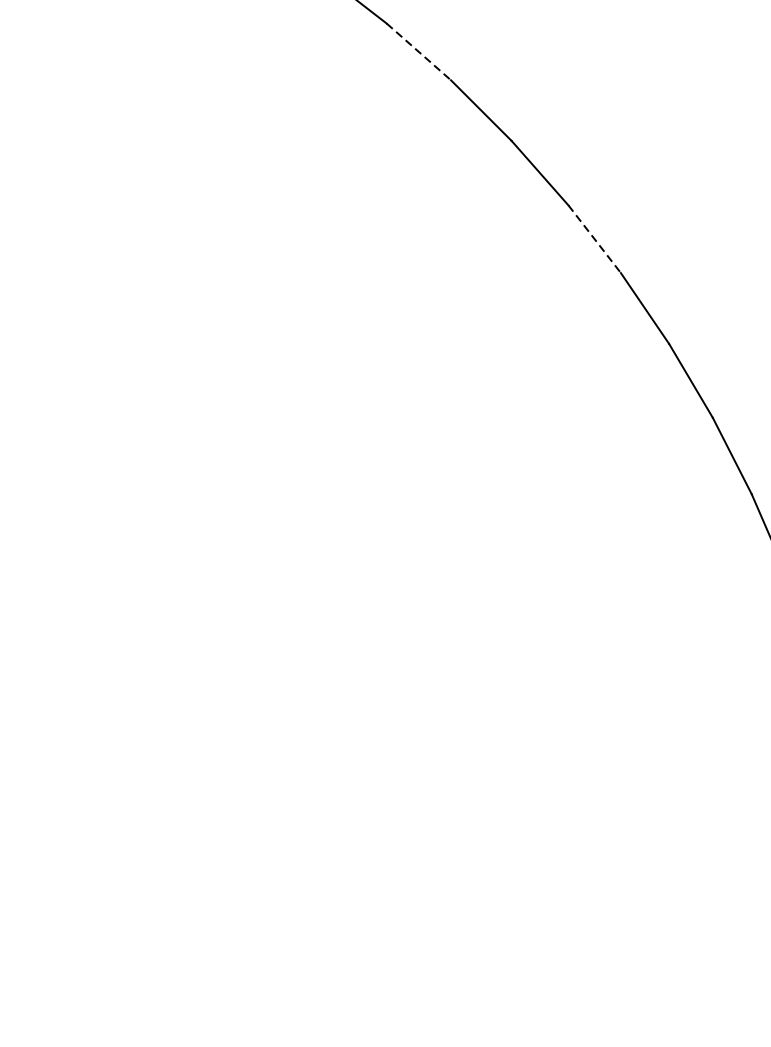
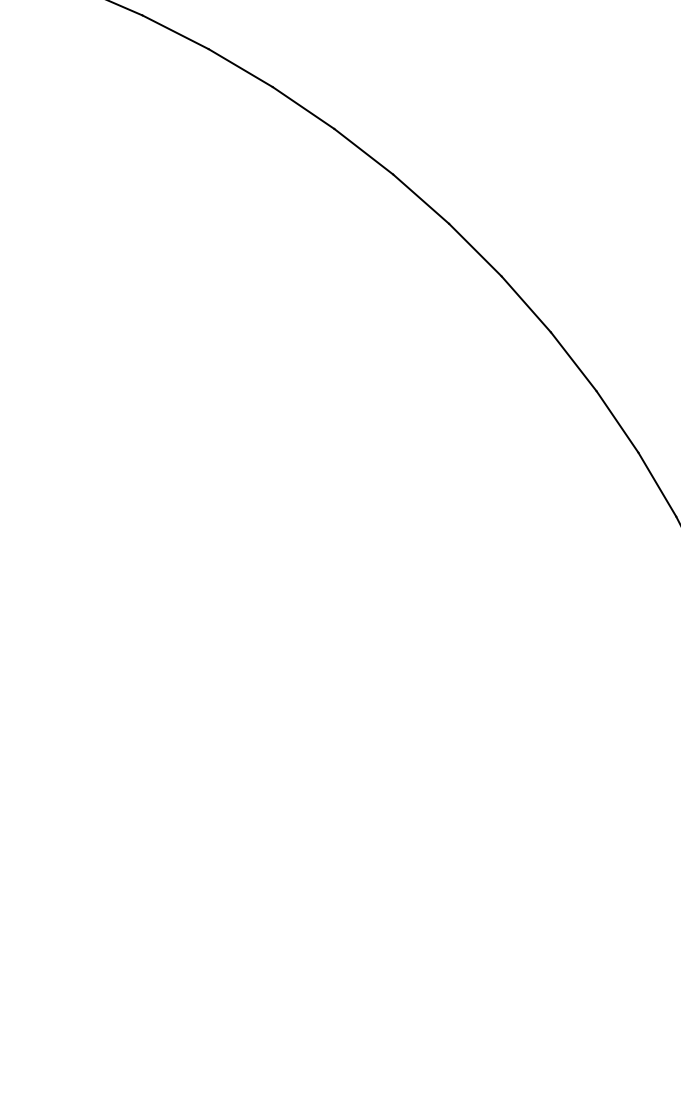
line: (419, 52) -> (421, 199), dashed -> solid
line: (595, 240) -> (574, 362), dashed -> solid

